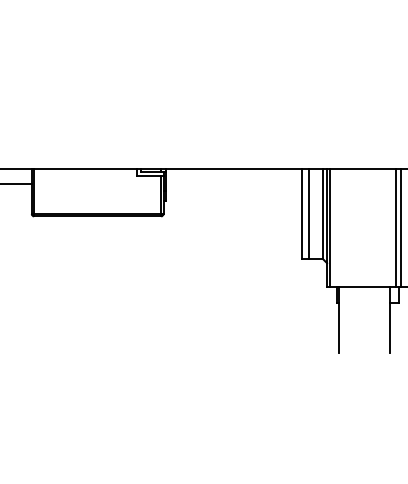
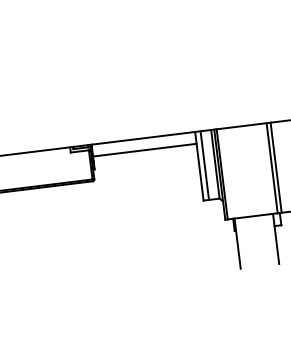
line: (233, 184) -> (144, 150), added

